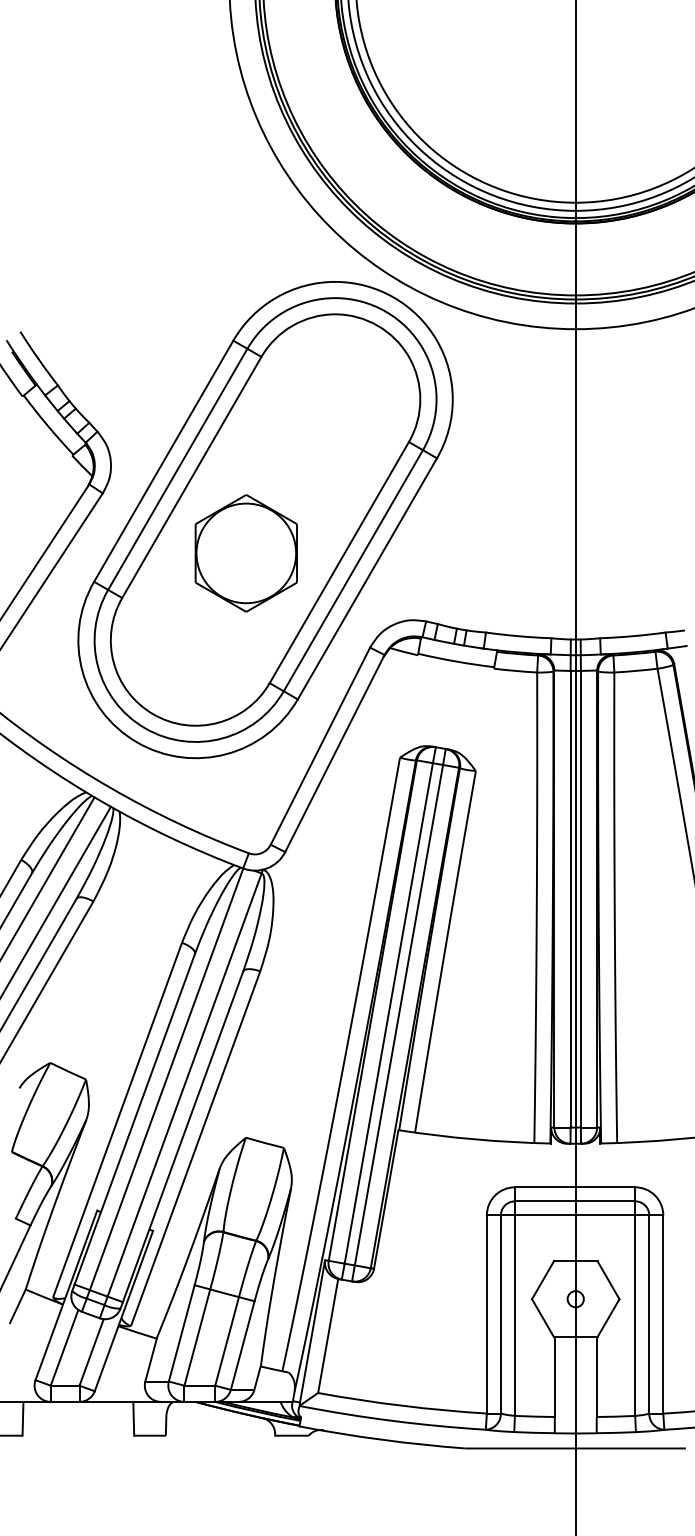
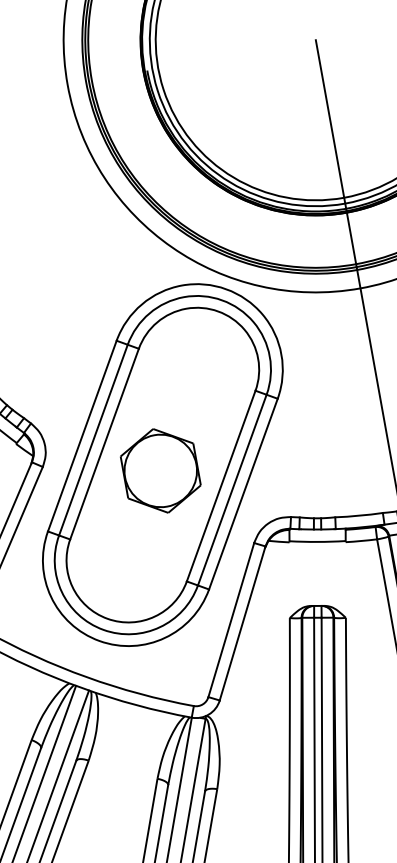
part: (245, 553) -> (160, 471), moved

